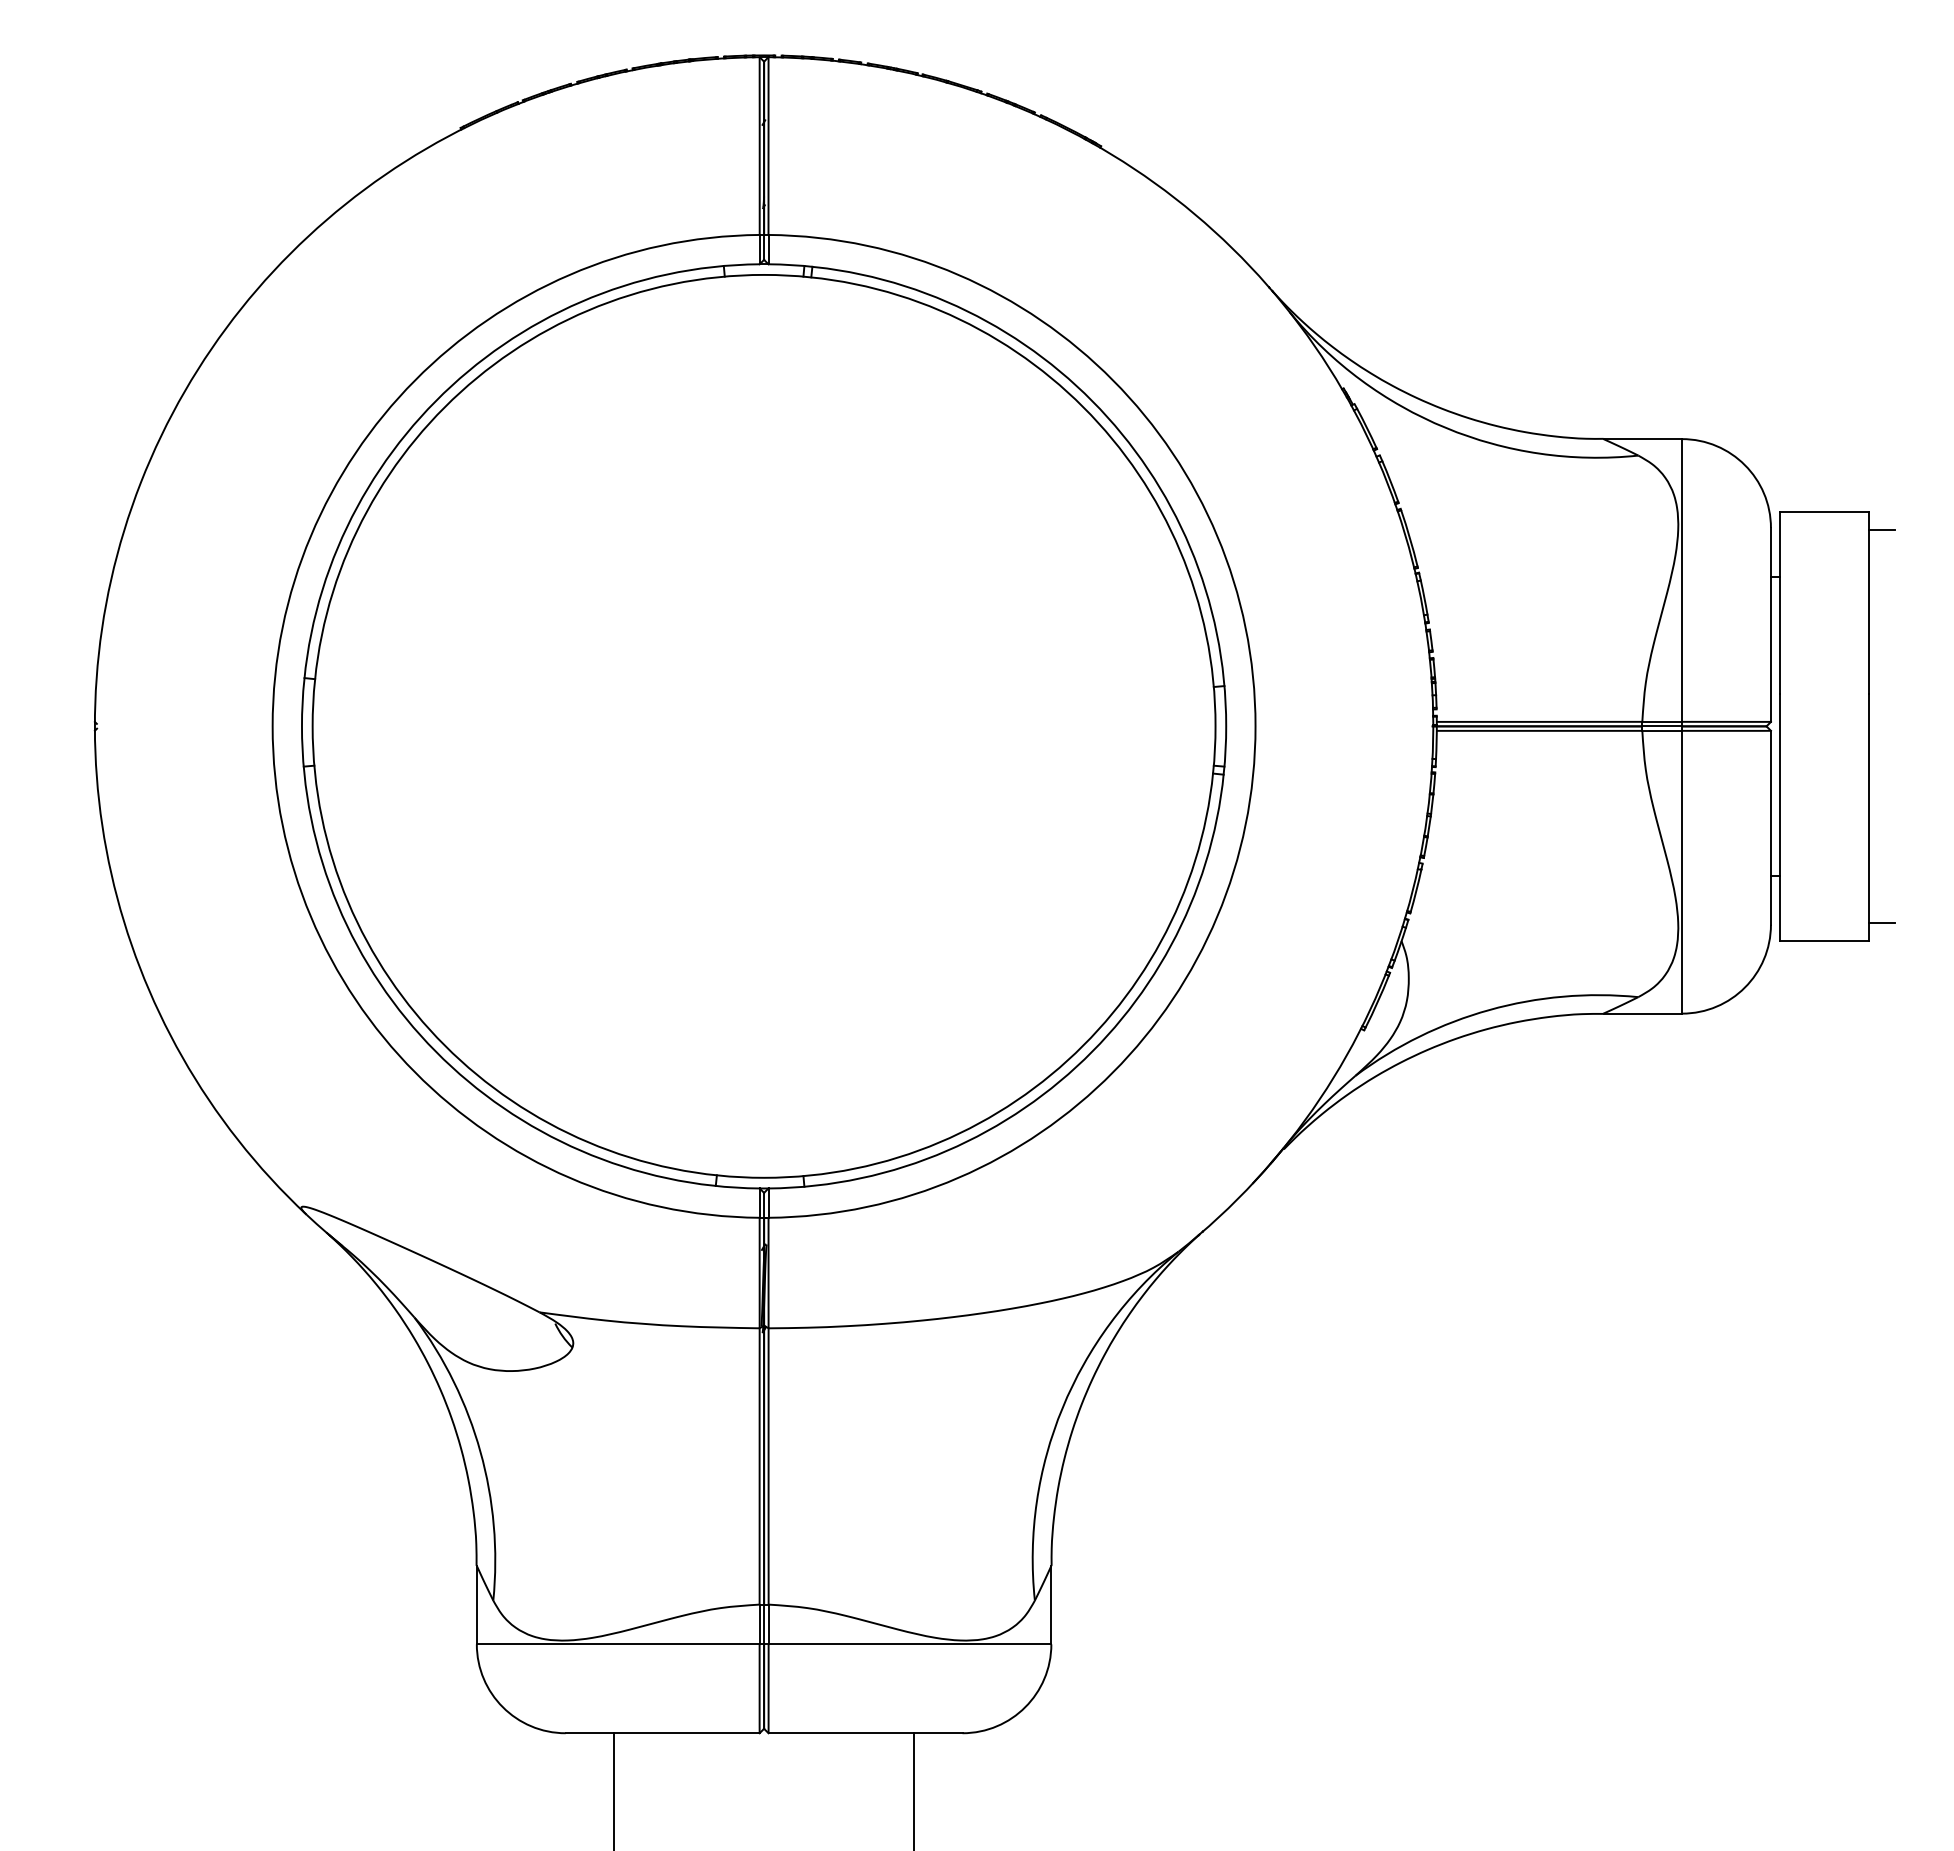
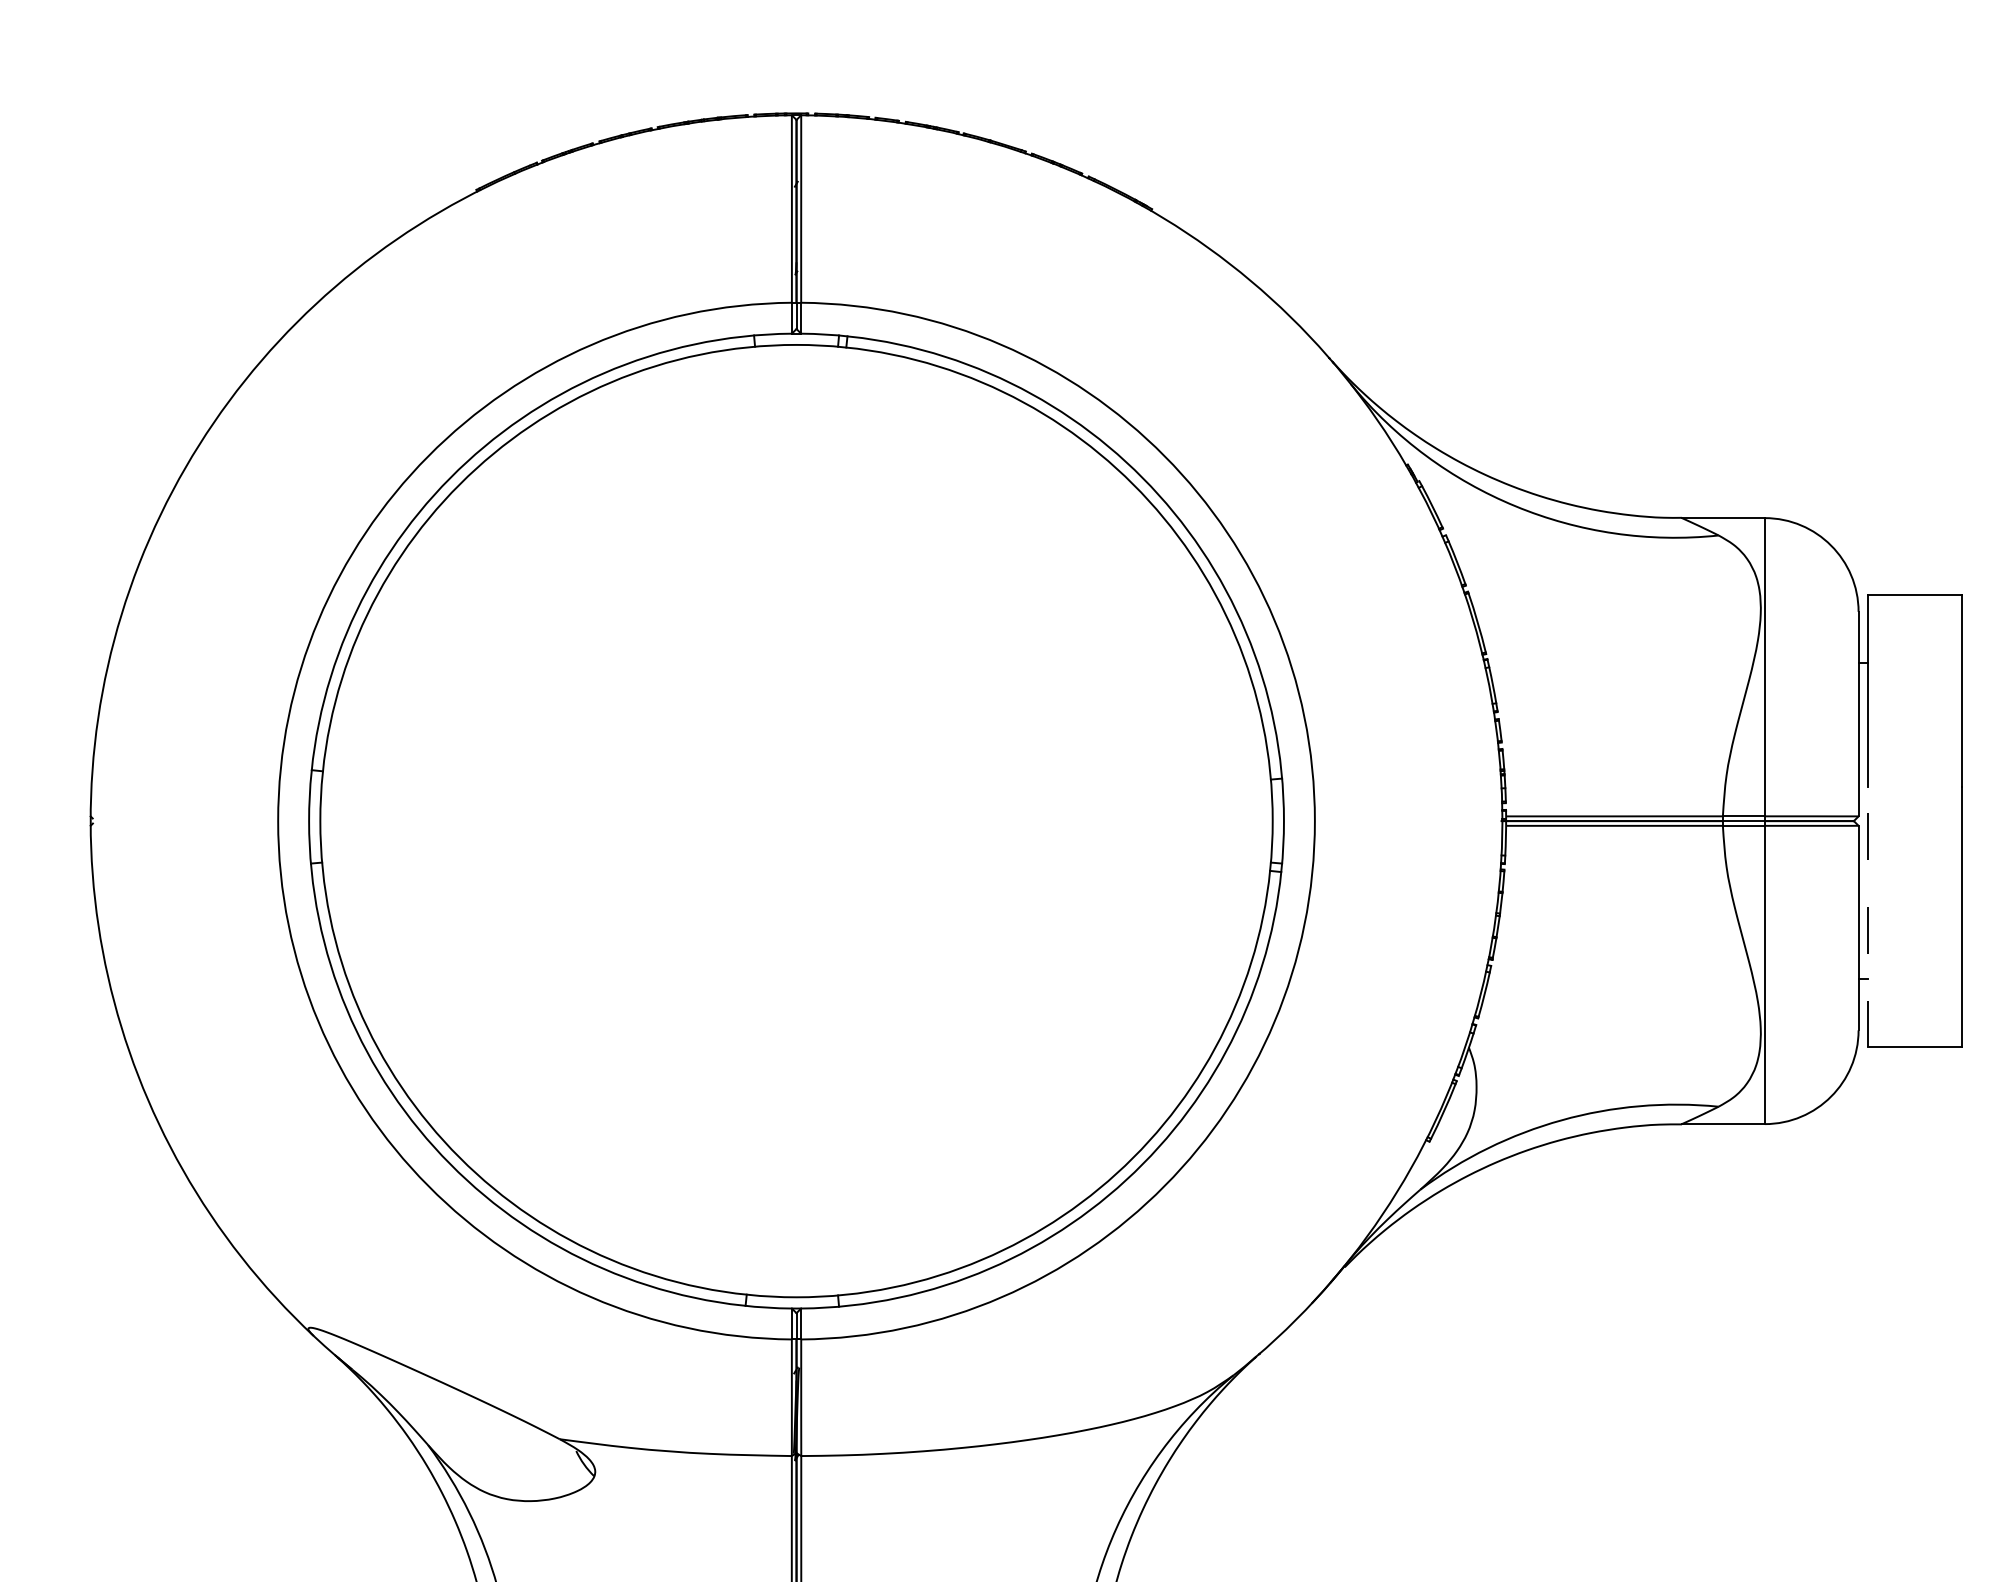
line: (1881, 529) -> (1975, 613), removed
line: (1779, 817) -> (1867, 917), solid -> dashed
line: (1881, 923) -> (1975, 1029), removed

